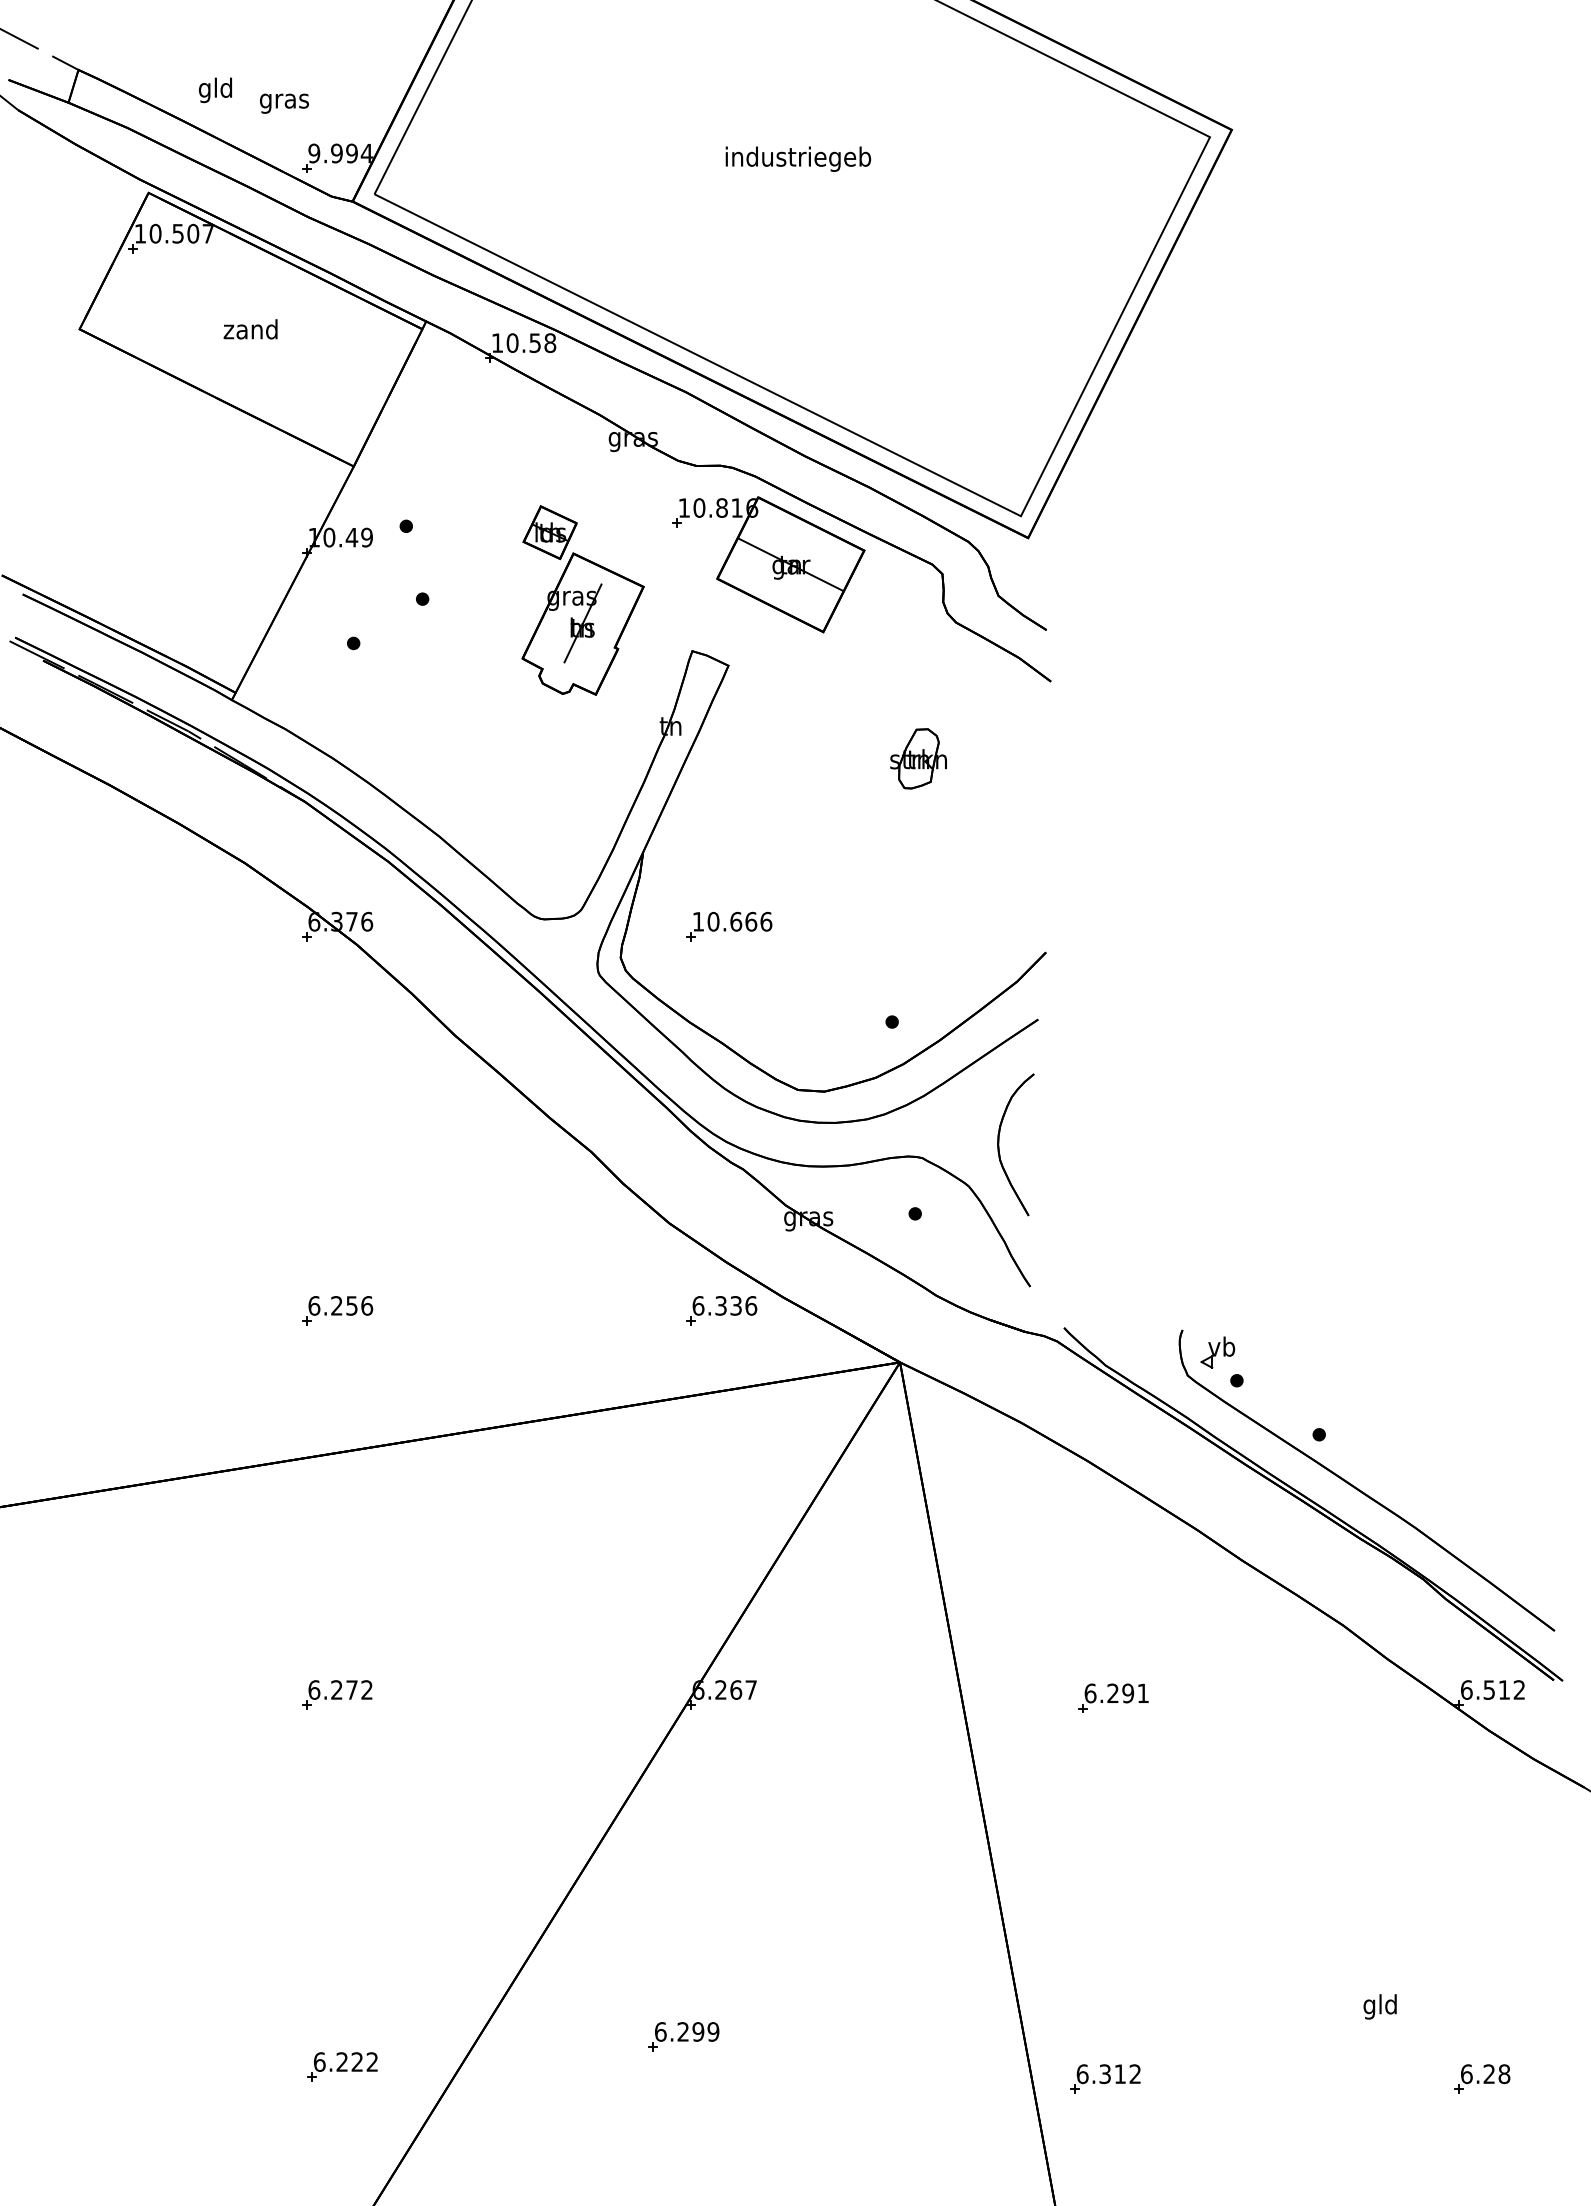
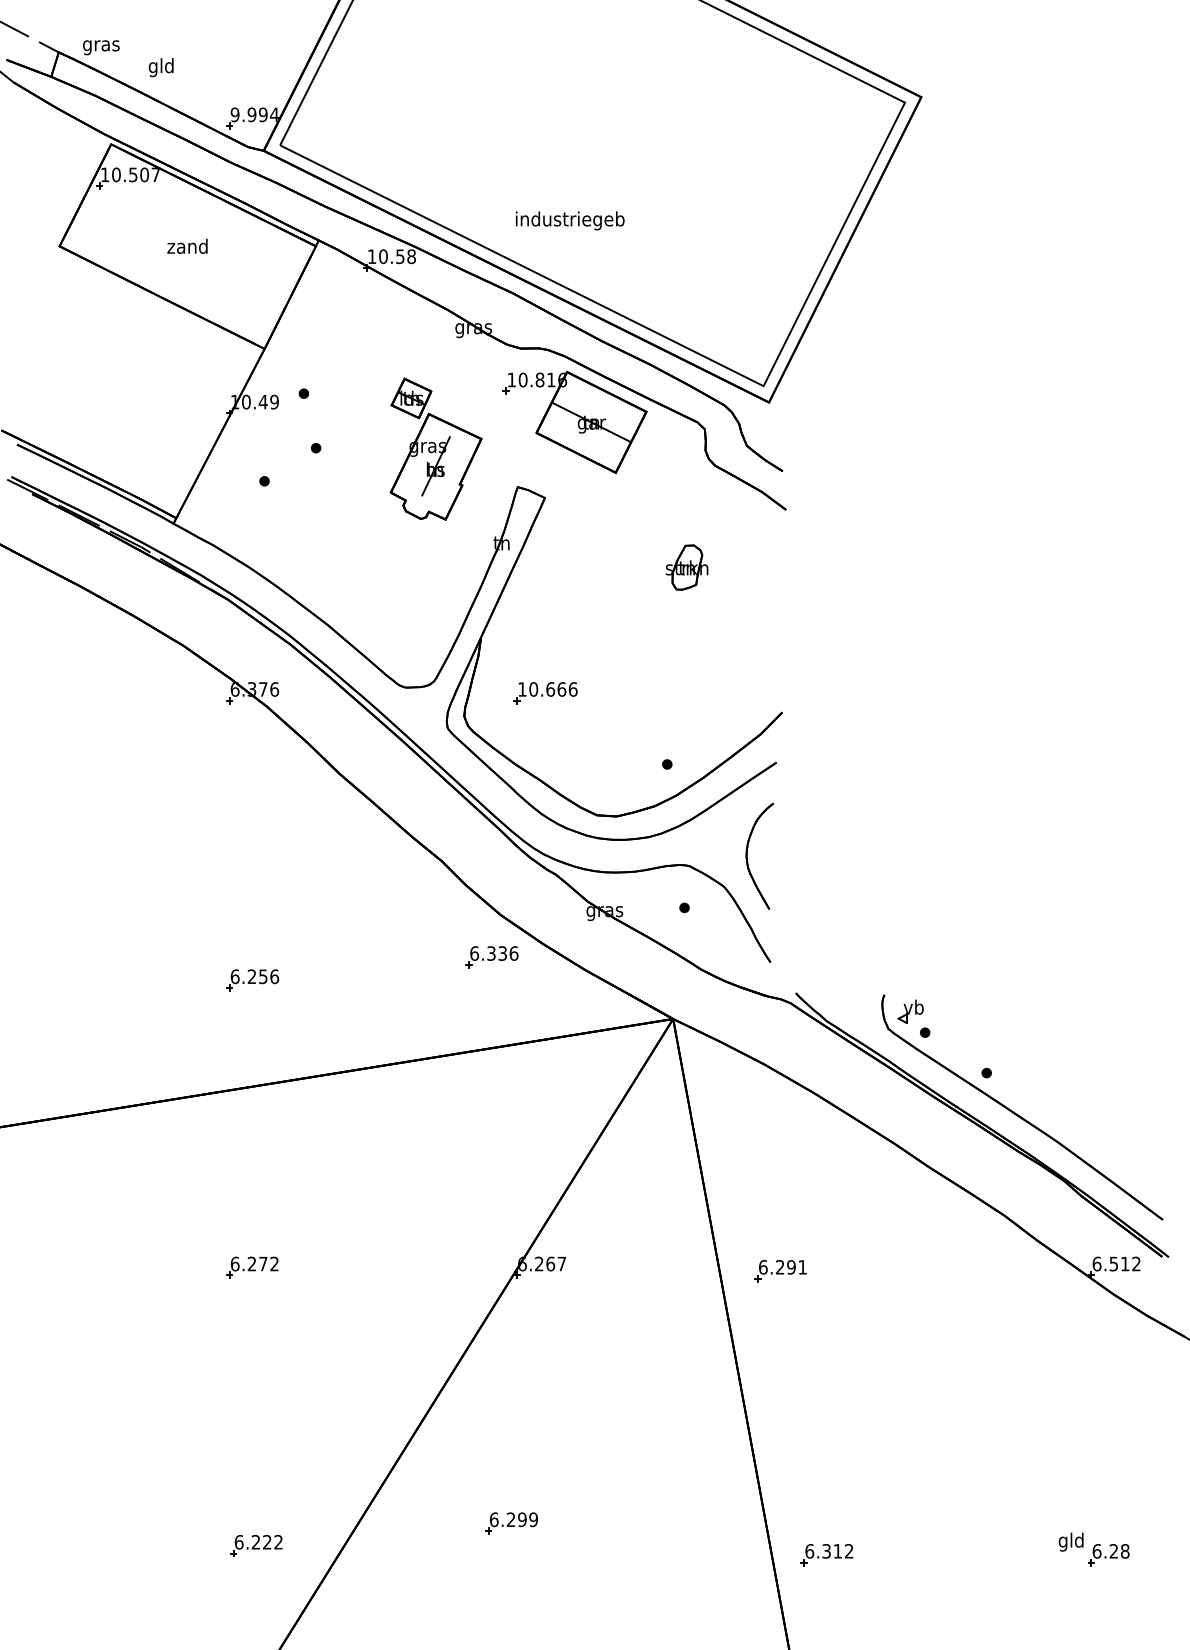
text: (284, 103) -> (101, 47), moved
text: (798, 158) -> (570, 220), moved
part: (721, 1310) -> (491, 957), moved
part: (1113, 1697) -> (780, 1270), moved
text: (1379, 2006) -> (1070, 1541), moved

